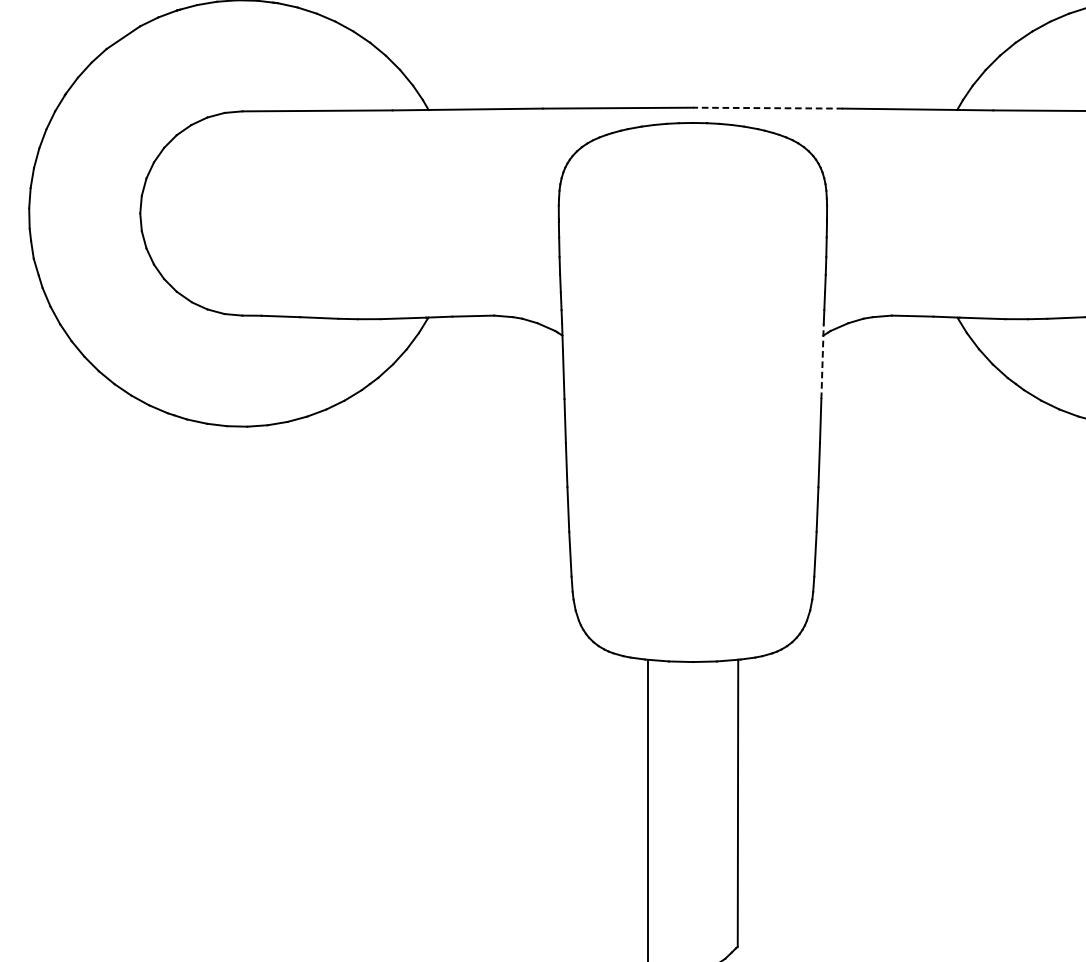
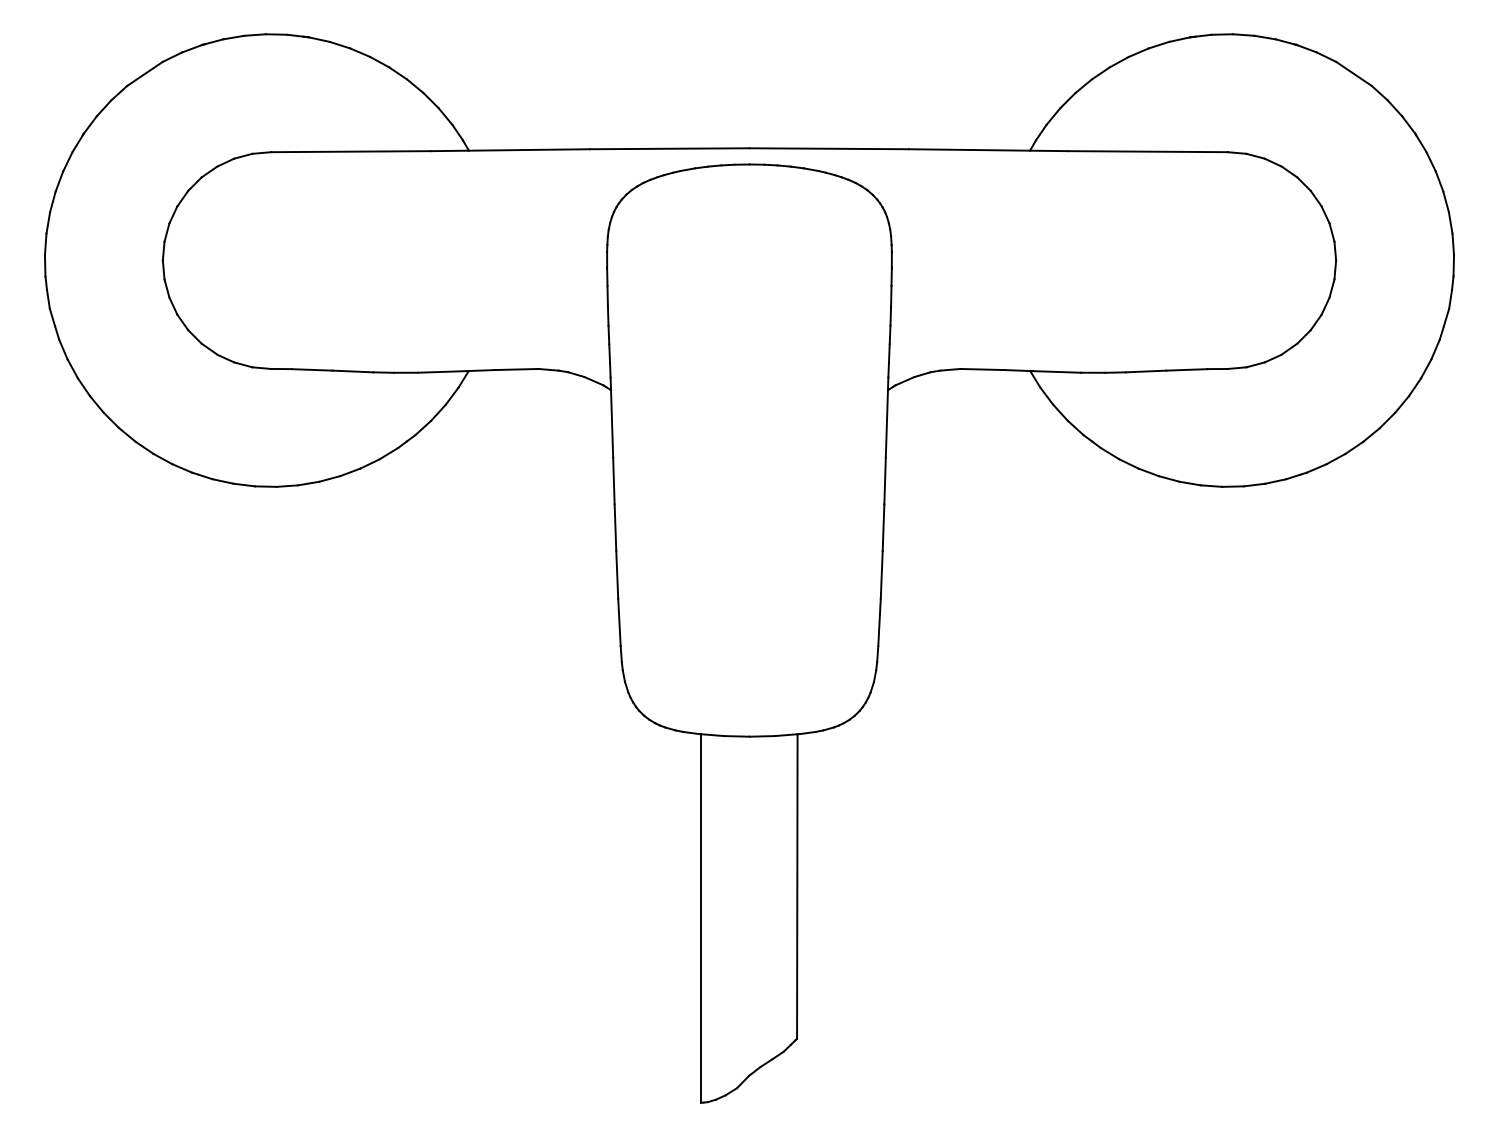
line: (768, 107) -> (829, 148), dashed -> solid
line: (822, 361) -> (887, 417), dashed -> solid

